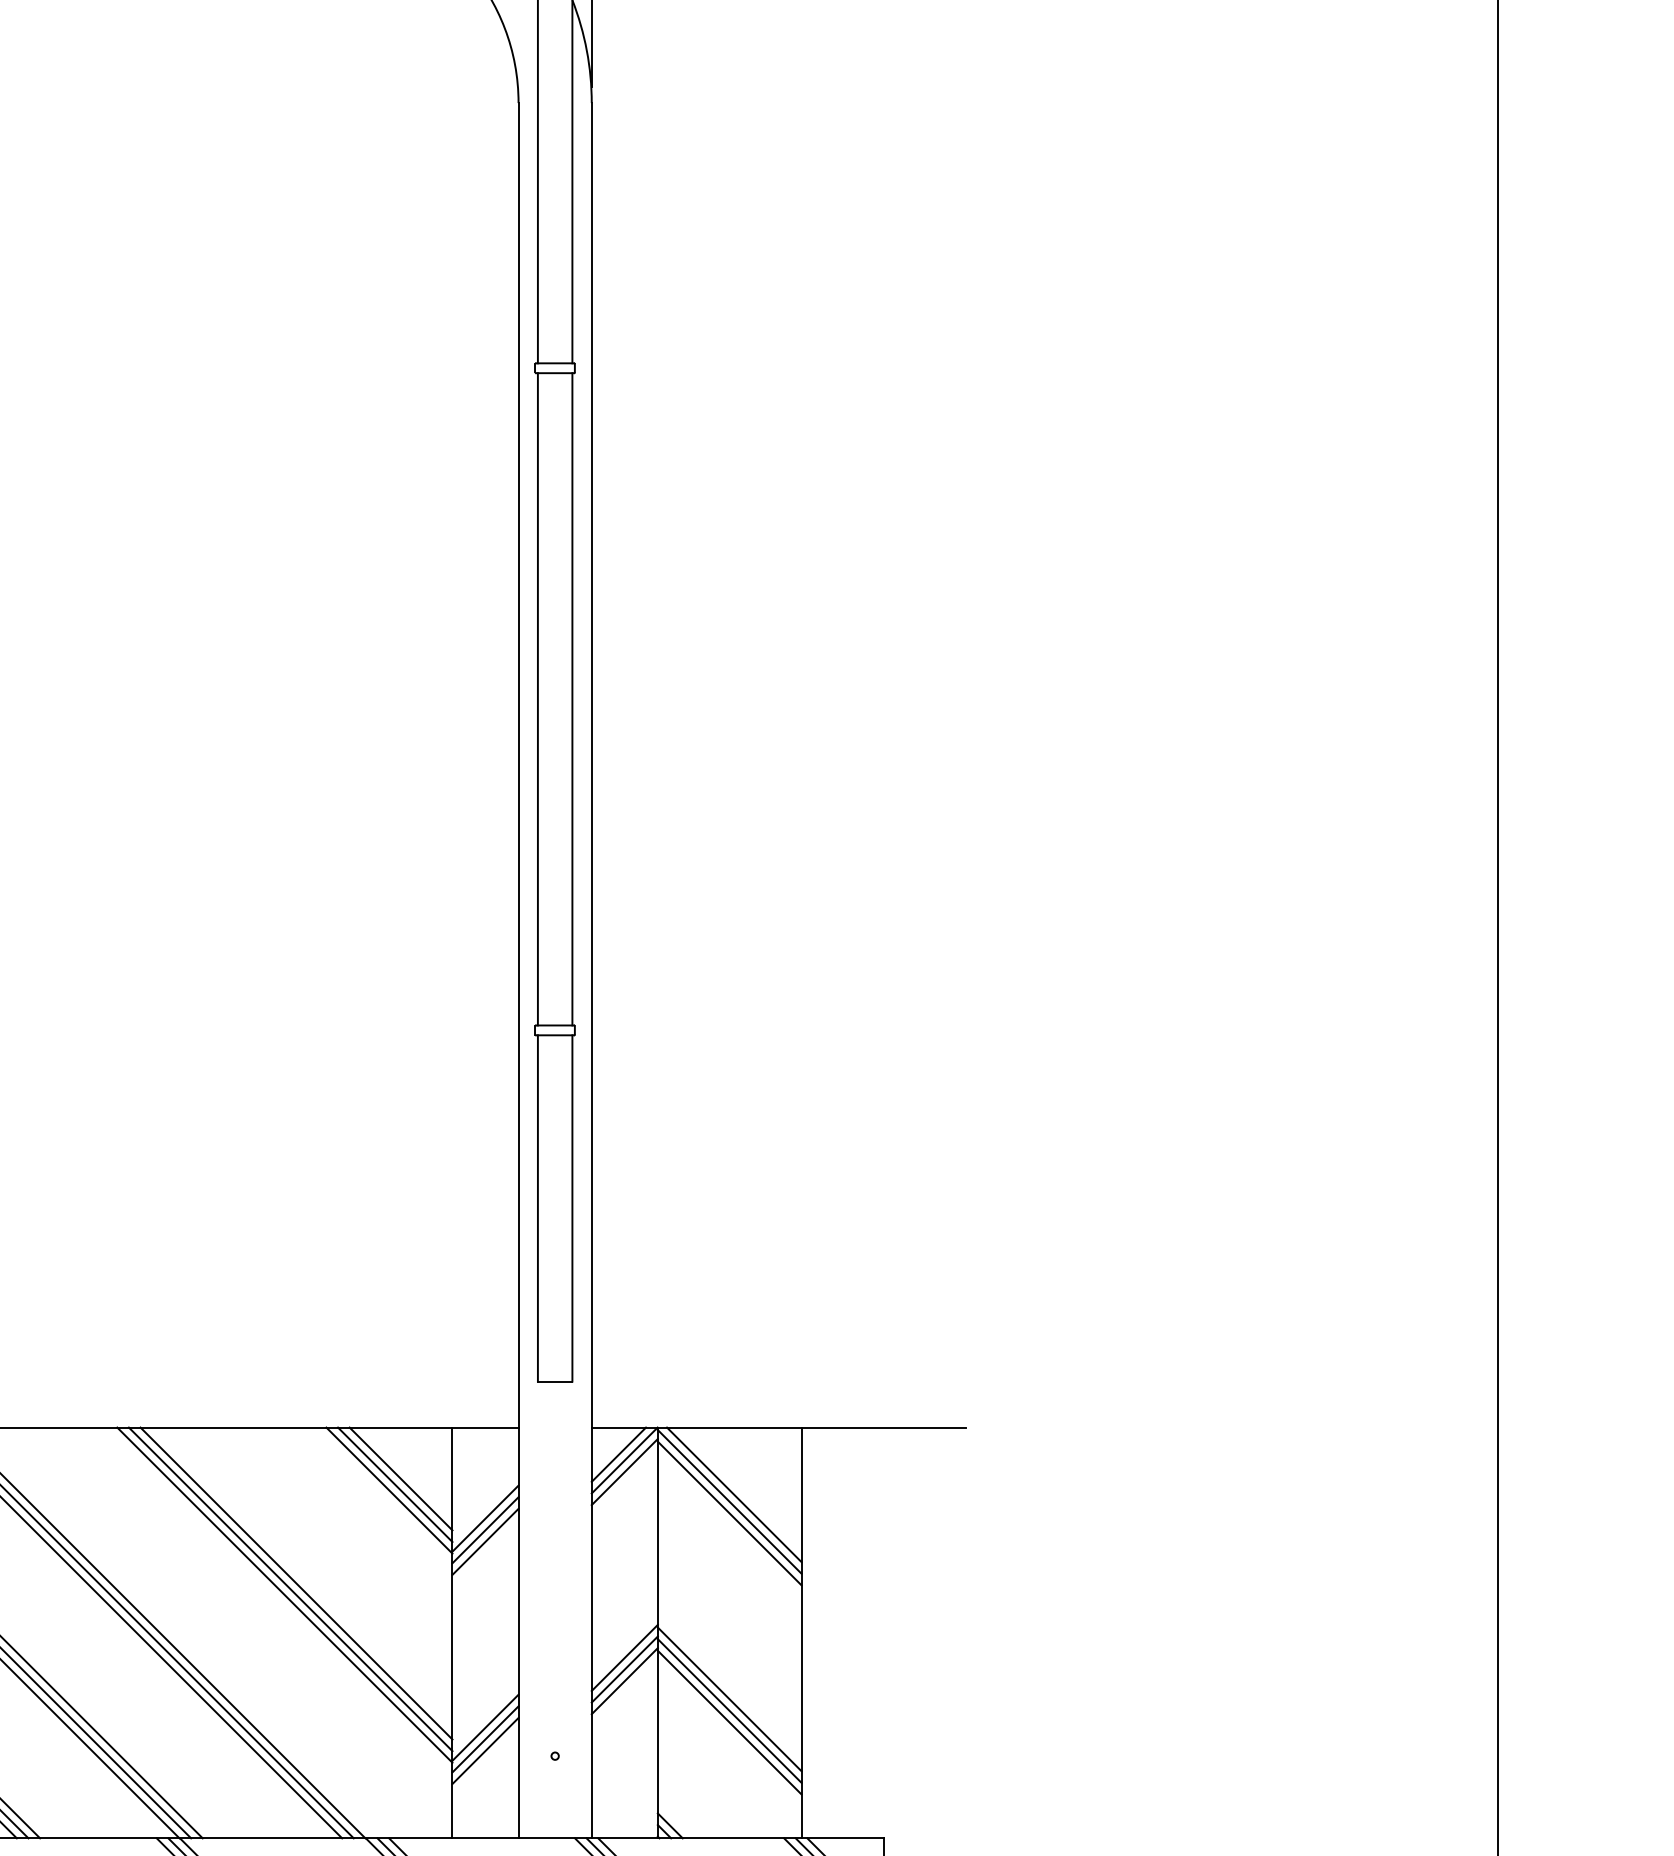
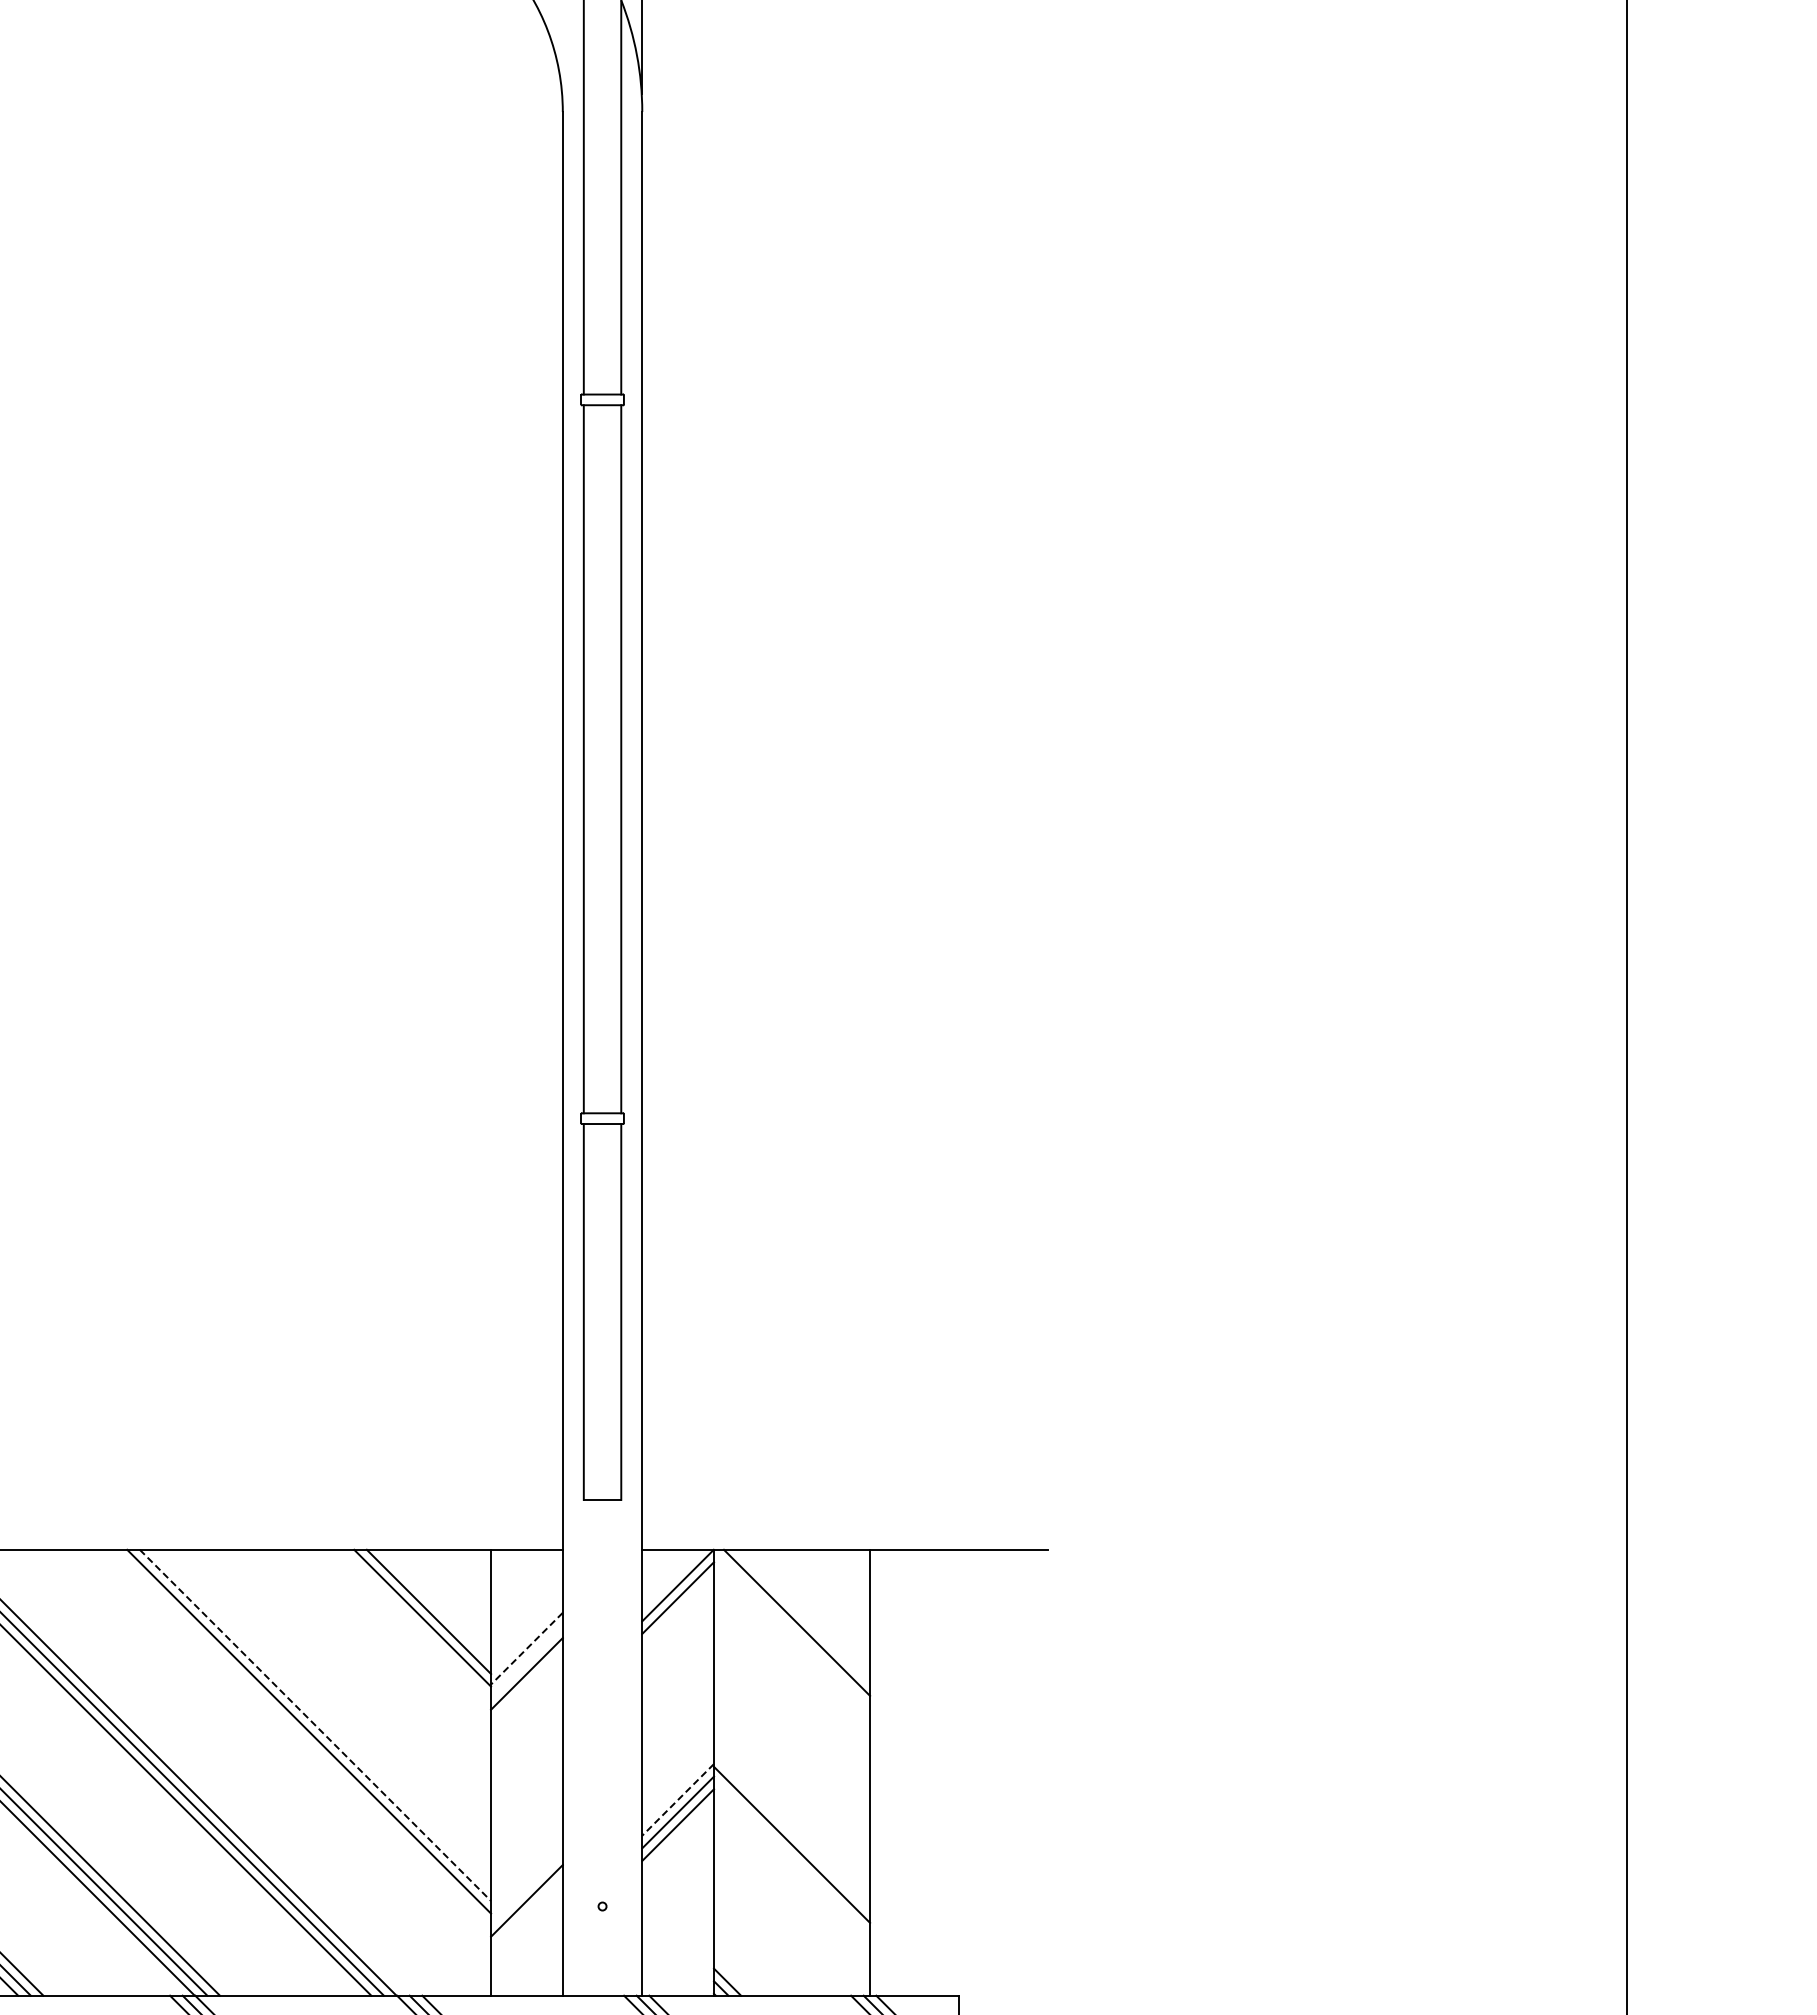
line: (618, 1454) -> (671, 1578), removed
line: (401, 1478) -> (435, 1605), removed
line: (730, 1501) -> (792, 1630), removed
line: (730, 1513) -> (792, 1643), removed
line: (485, 1518) -> (526, 1648), solid -> dashed
line: (485, 1530) -> (526, 1661), removed
line: (296, 1582) -> (321, 1718), removed
line: (290, 1589) -> (315, 1725), solid -> dashed
line: (625, 1657) -> (678, 1799), solid -> dashed
line: (730, 1711) -> (792, 1857), removed
line: (730, 1722) -> (792, 1870), removed
line: (485, 1727) -> (526, 1875), removed
line: (485, 1739) -> (526, 1888), removed

